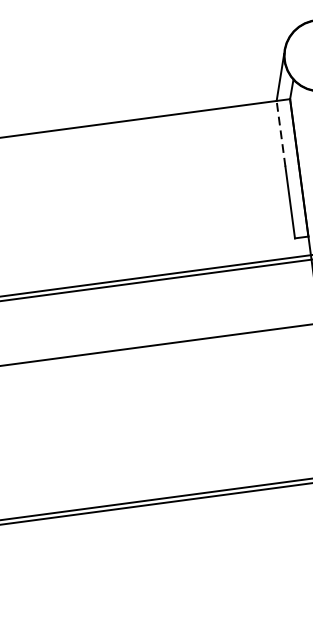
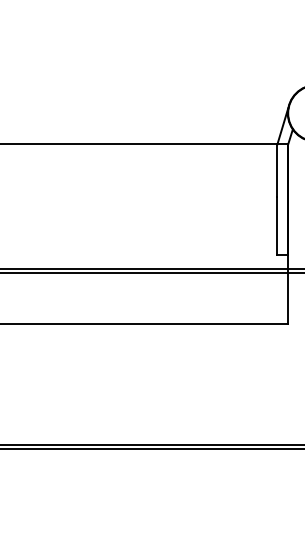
line: (281, 133) -> (277, 170), dashed -> solid

